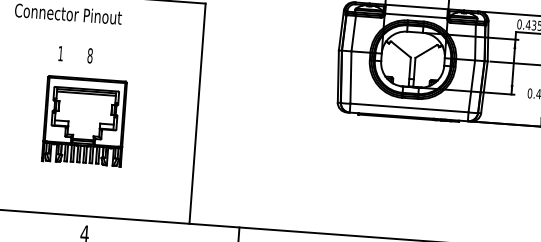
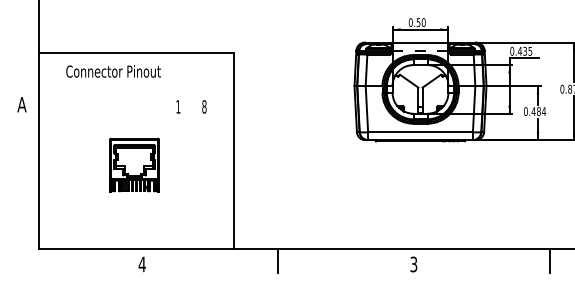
line: (416, 15) -> (420, 50), solid -> dashed
text: (75, 54) -> (191, 106), moved
part: (84, 120) -> (134, 164), size x0.7

